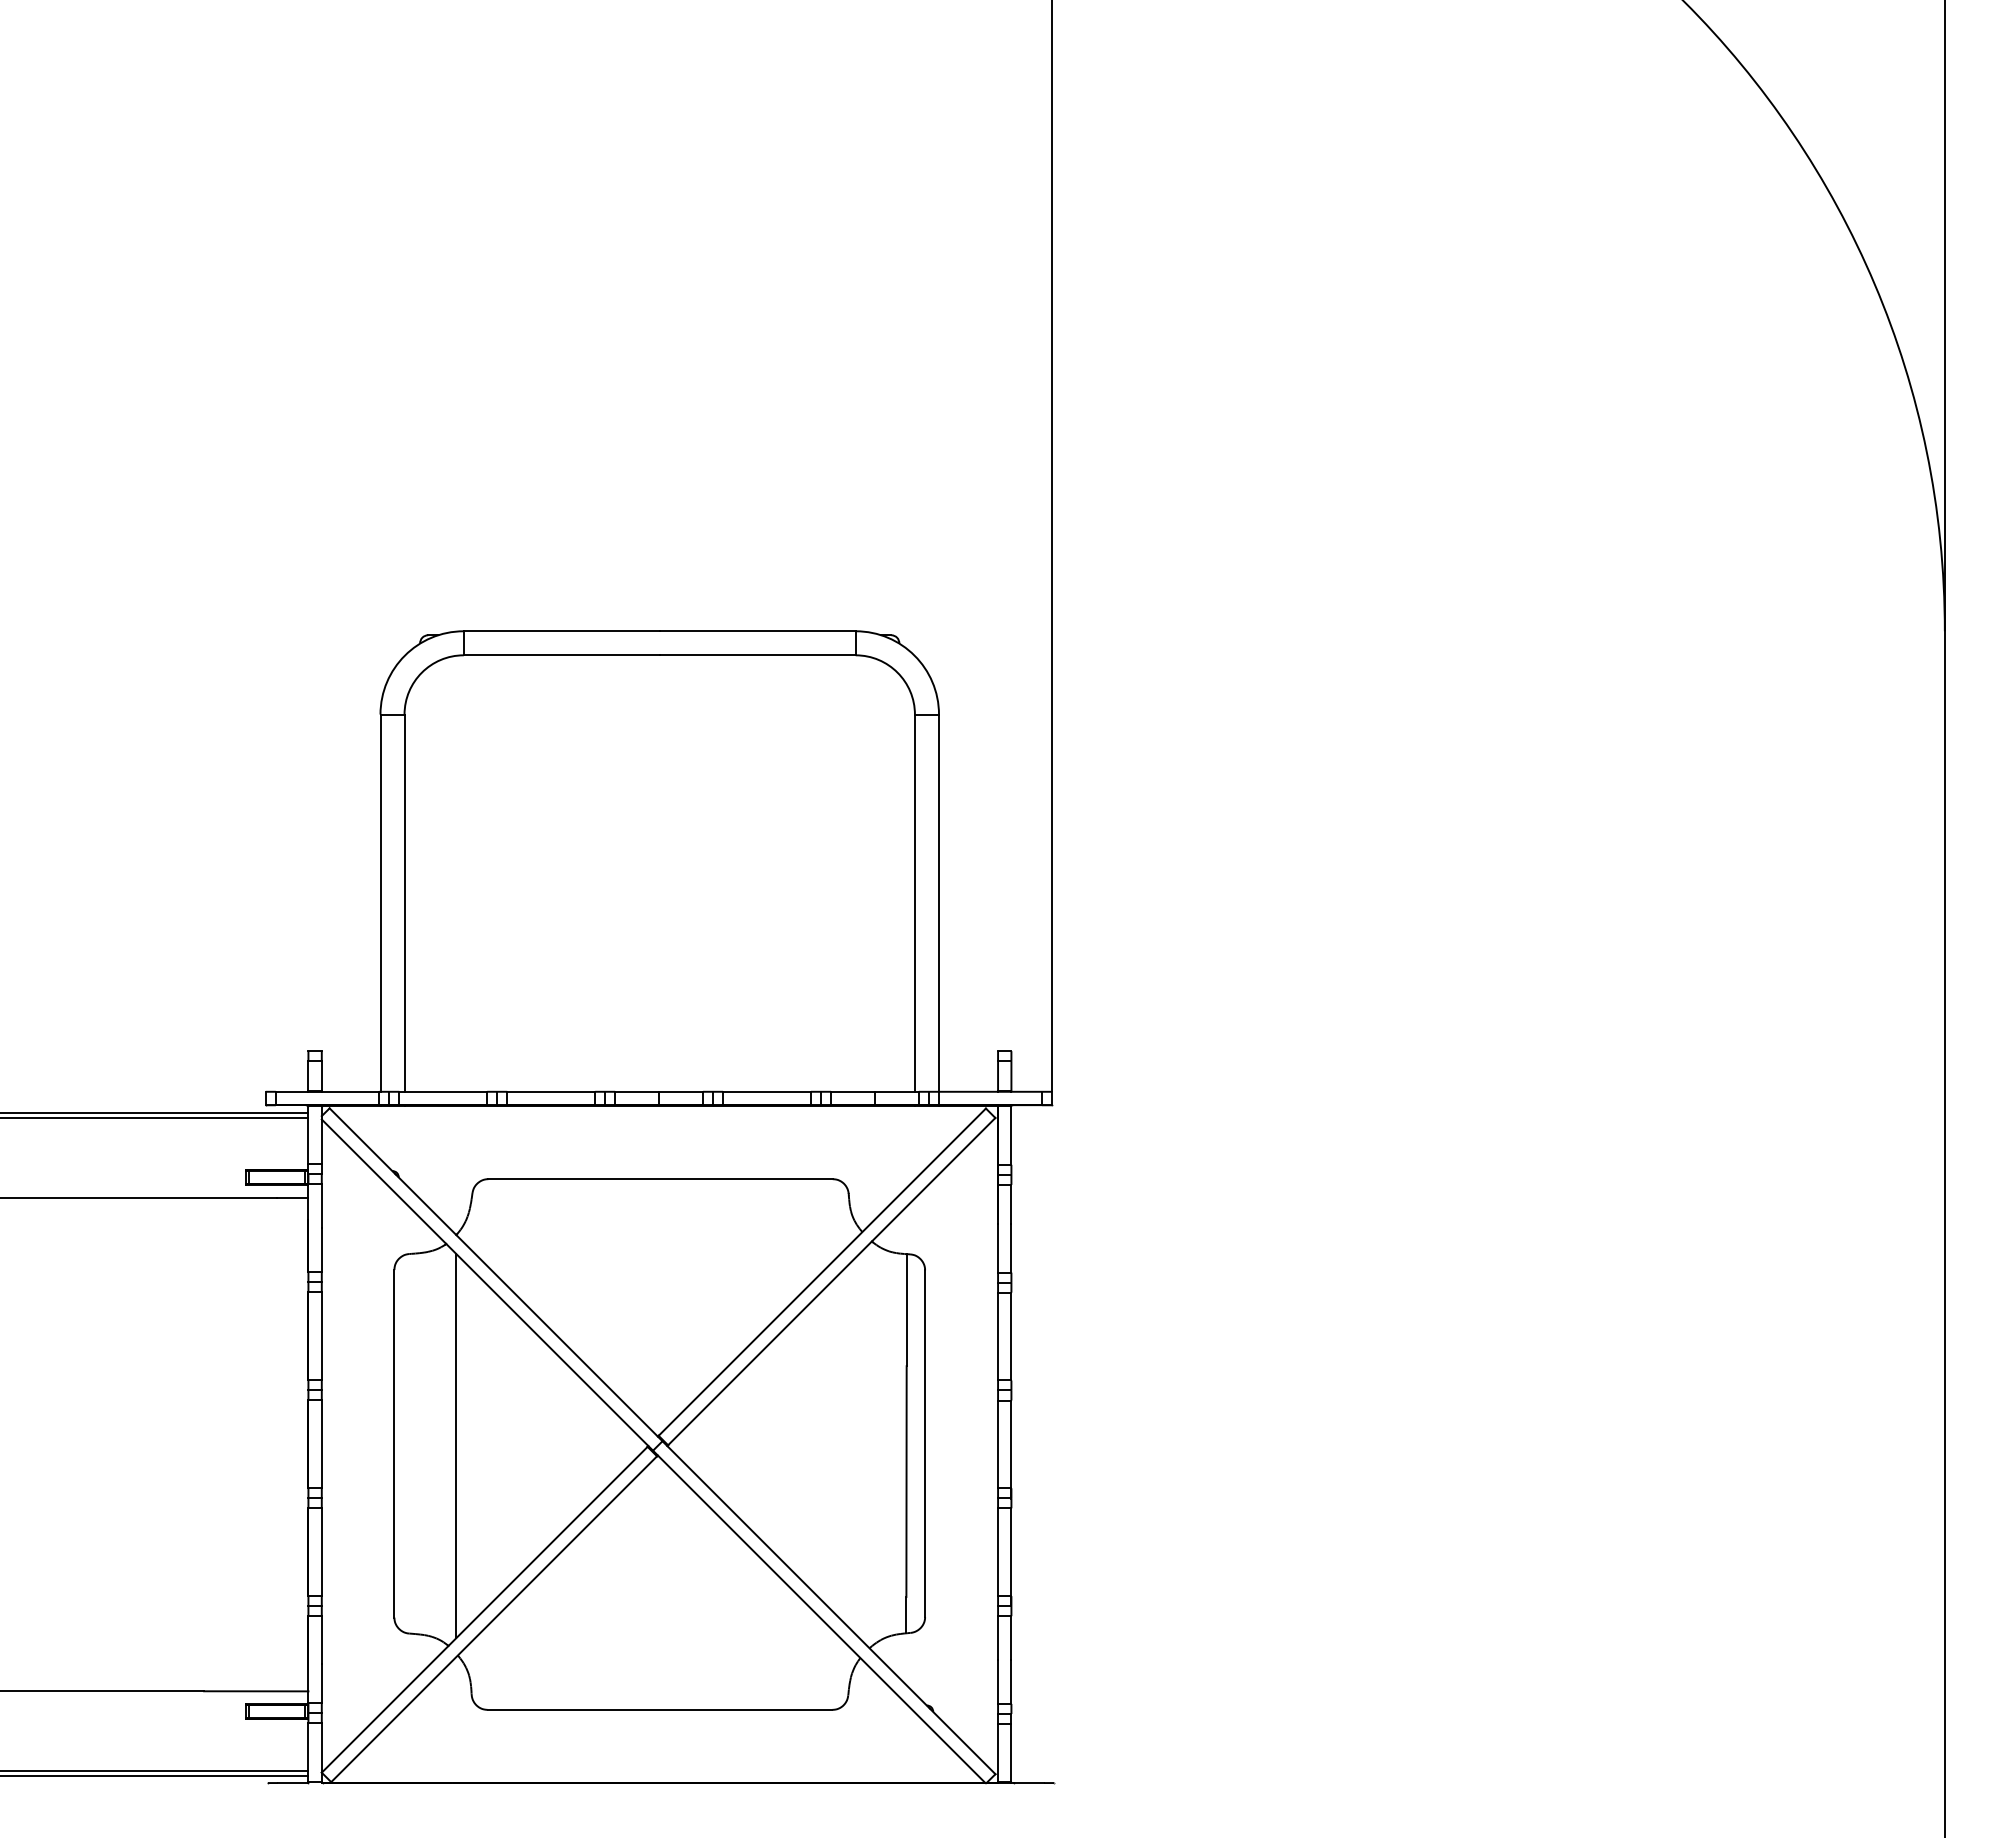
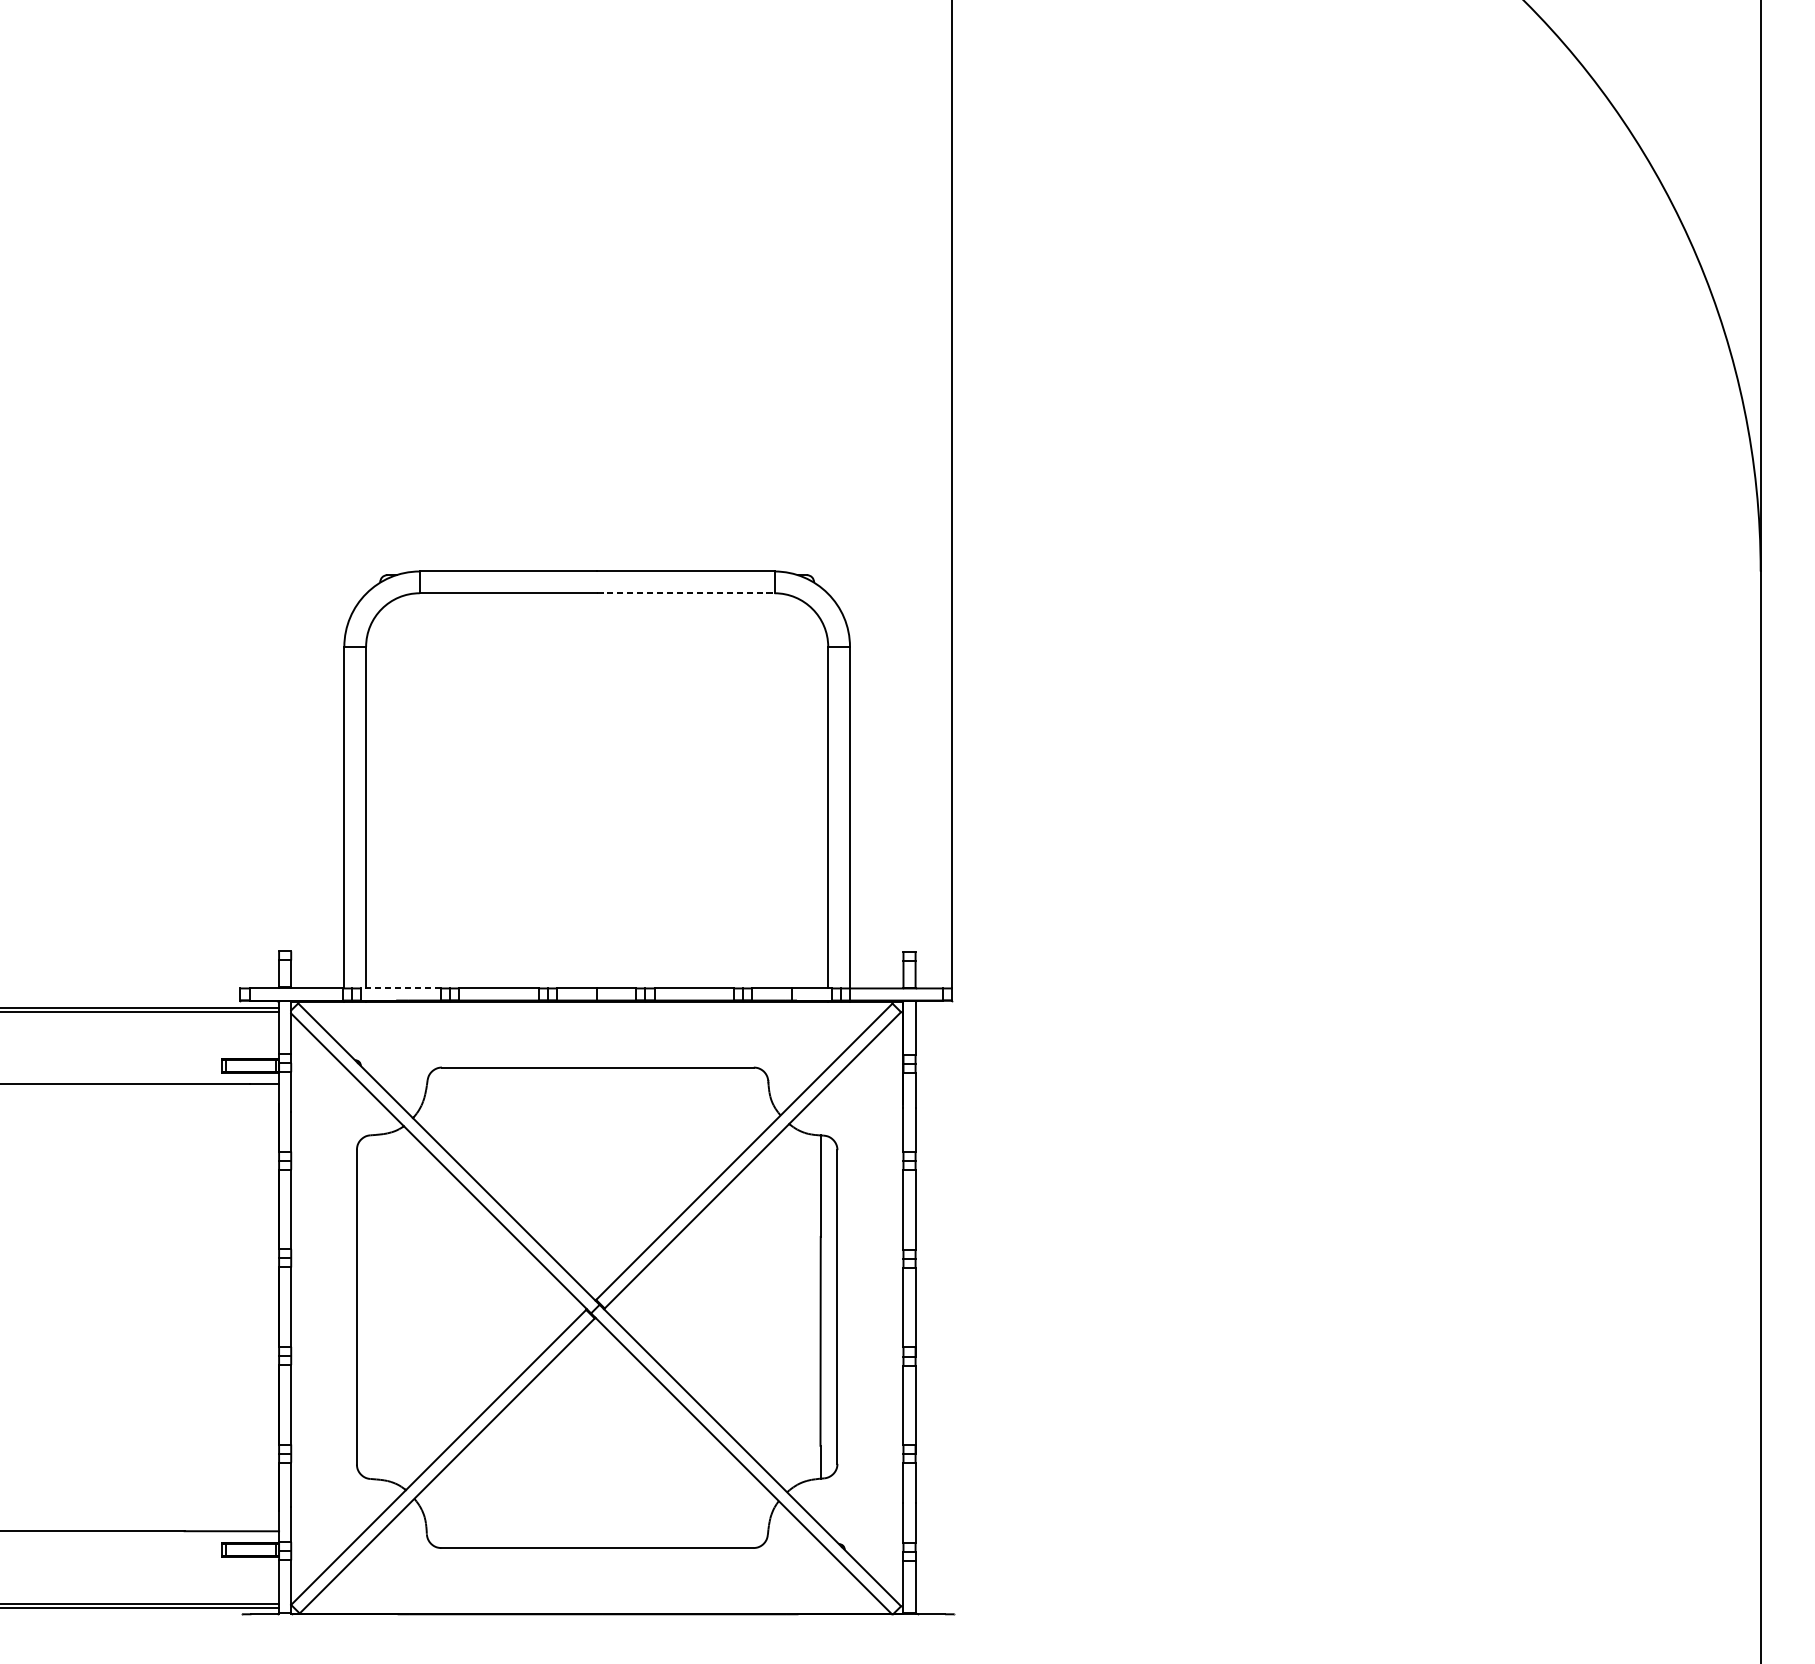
line: (757, 655) -> (685, 593), solid -> dashed
line: (443, 1091) -> (401, 988), solid -> dashed
line: (456, 1446) -> (413, 1309), removed

